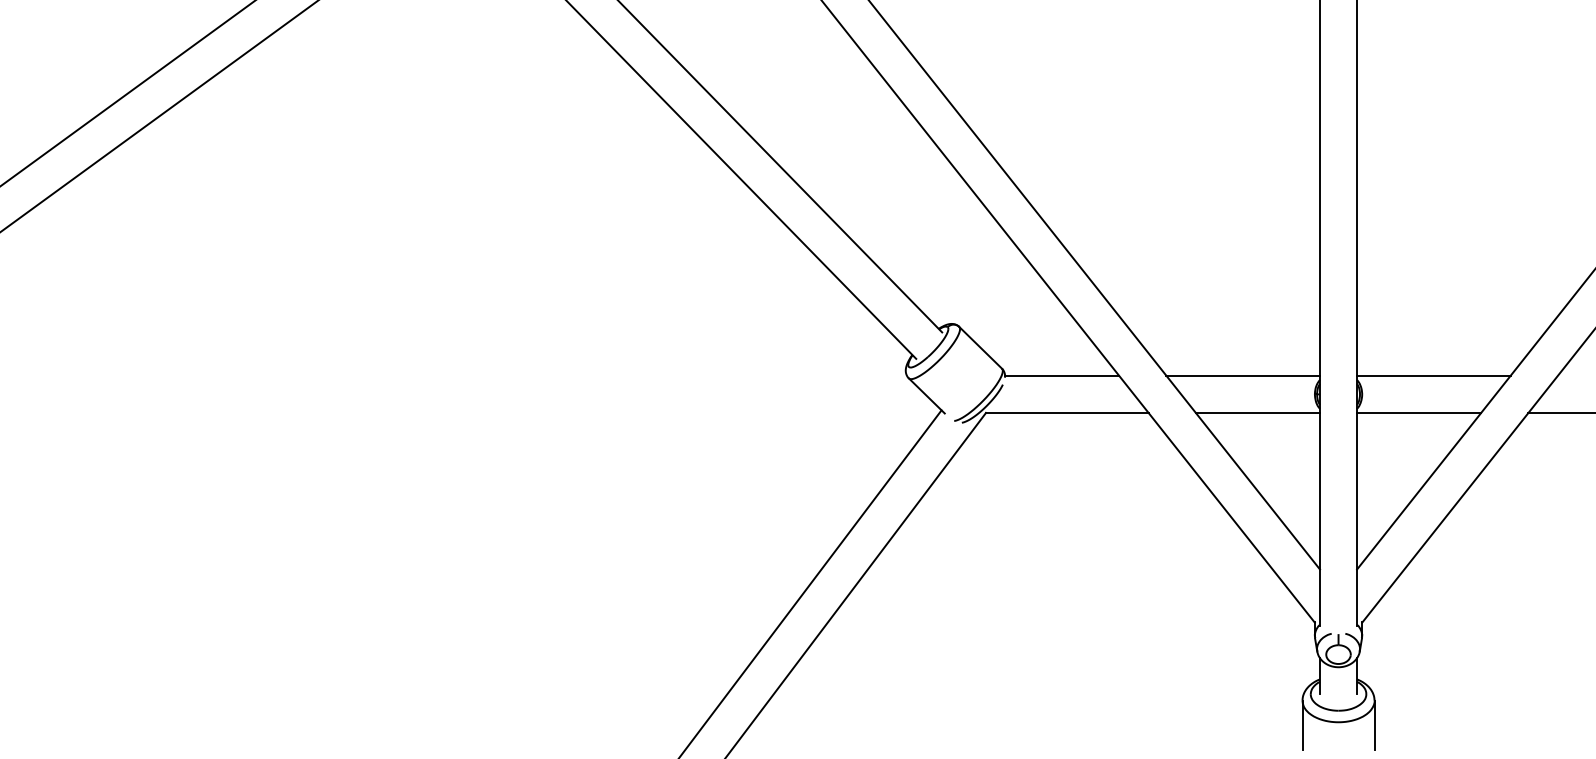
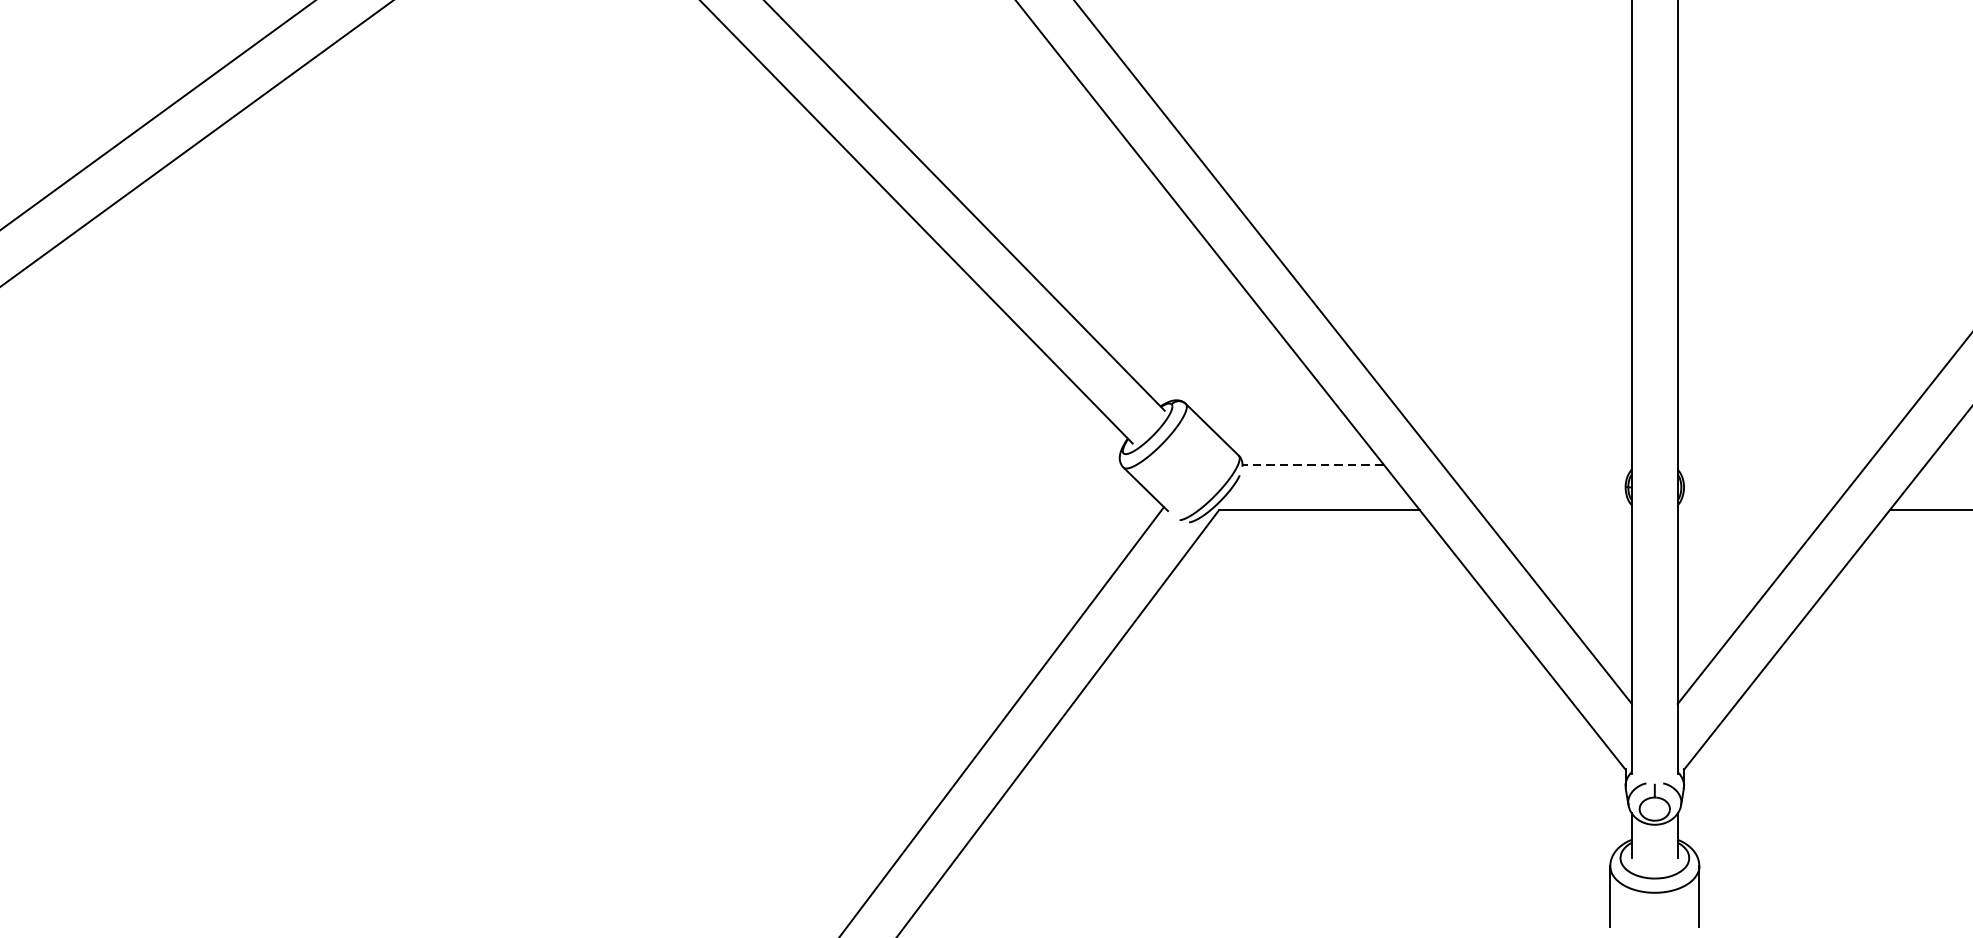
line: (1061, 375) -> (1312, 464), solid -> dashed
line: (1243, 375) -> (1537, 464), removed
line: (1433, 375) -> (1772, 464), removed
line: (1257, 412) -> (1554, 509), removed
line: (1419, 412) -> (1754, 509), removed

